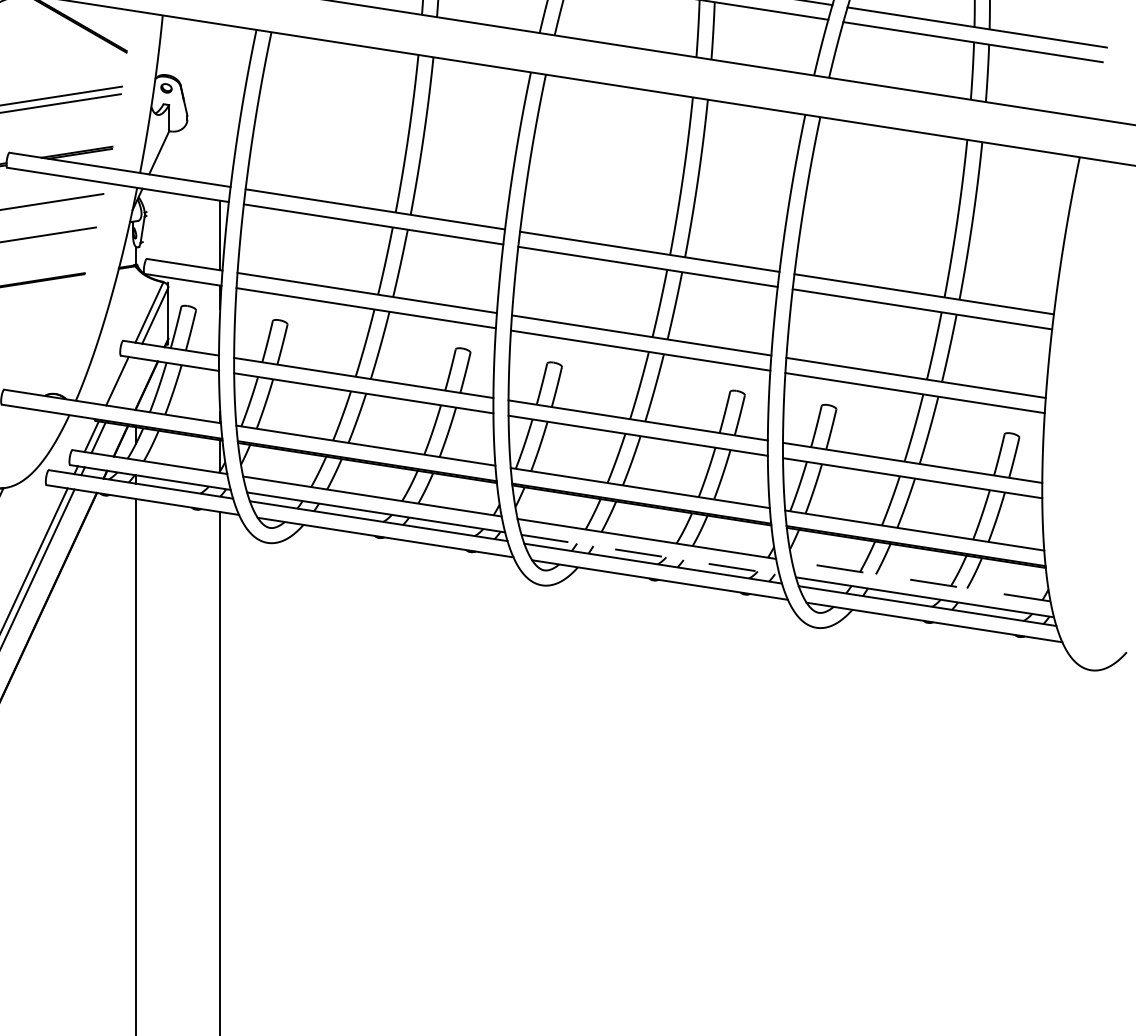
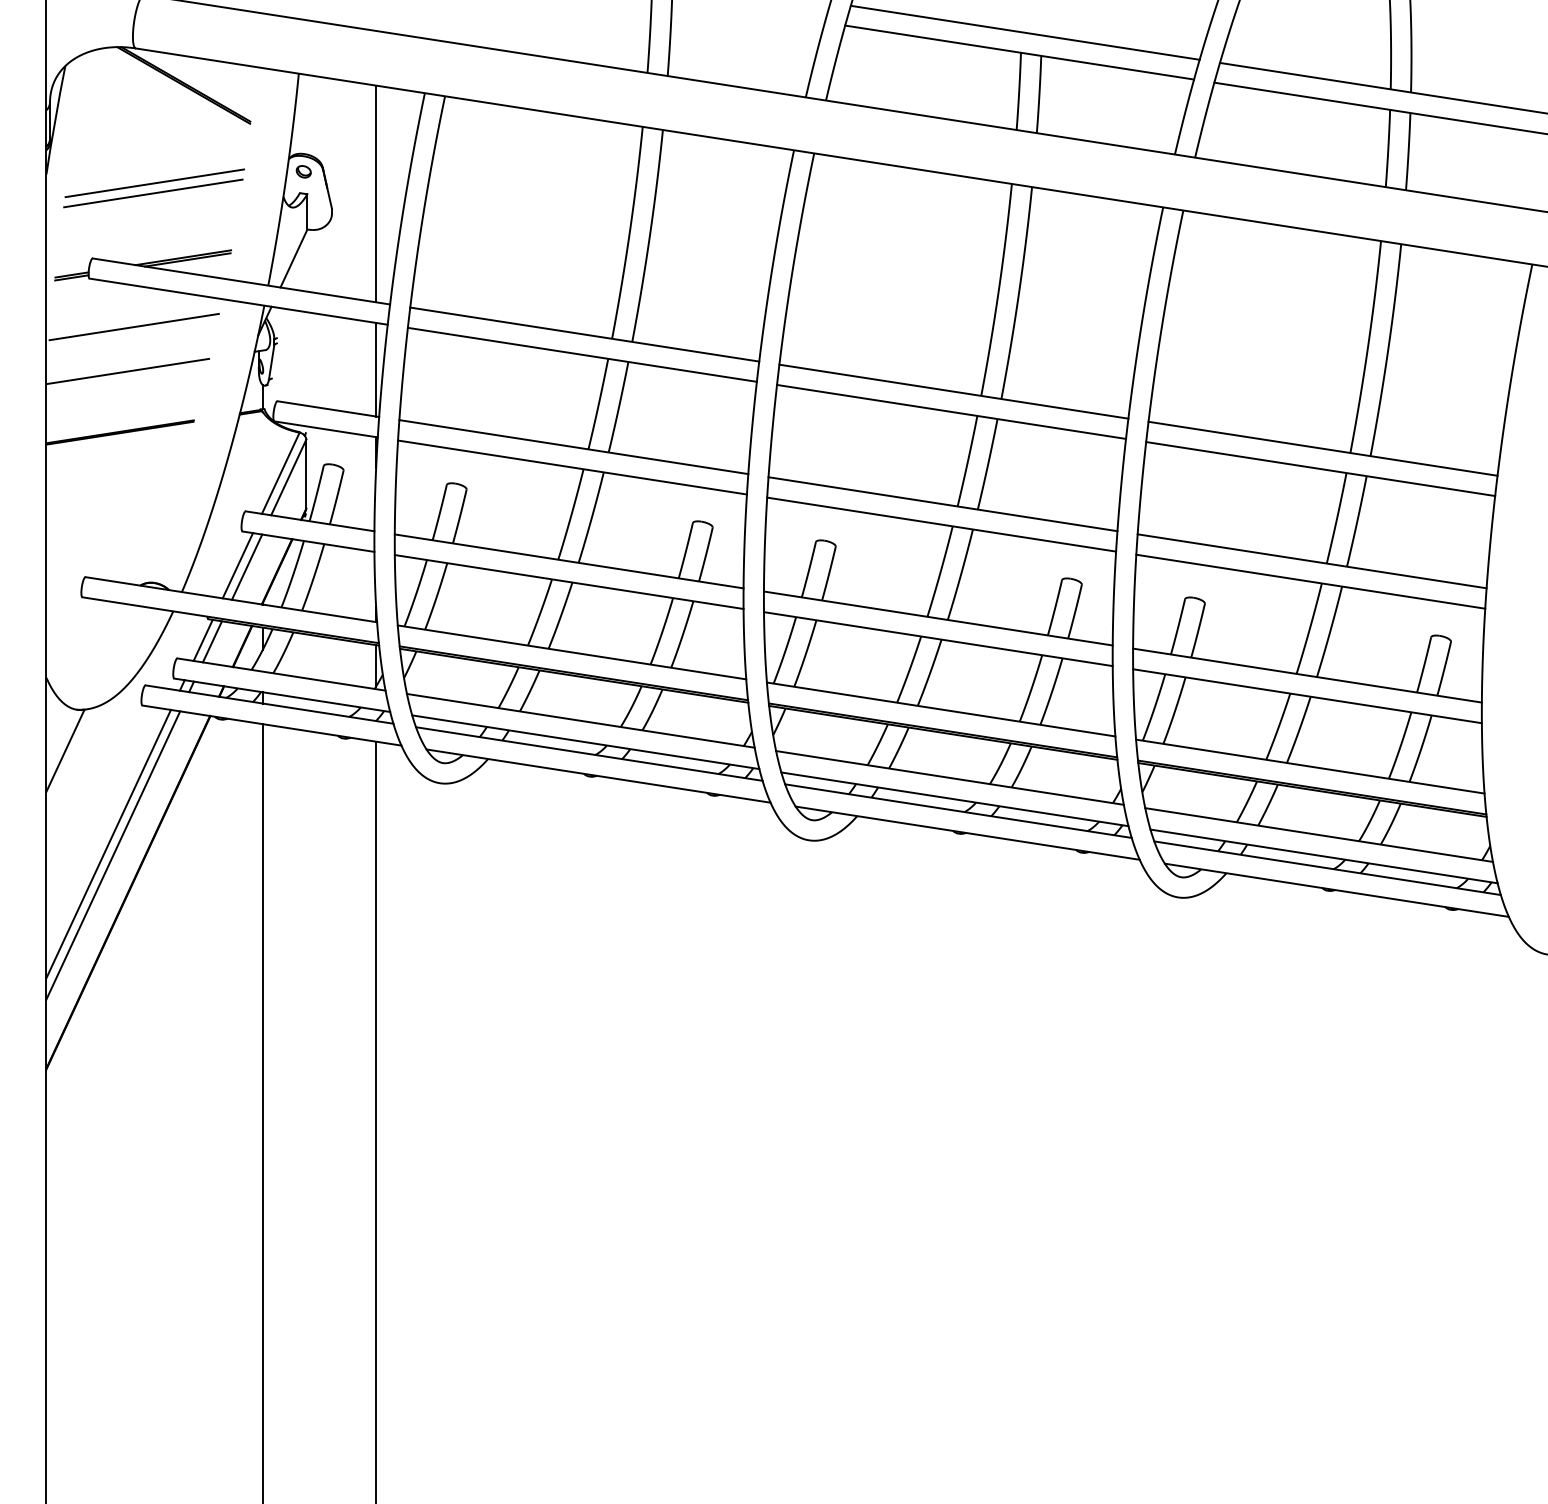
line: (220, 104) -> (376, 193), added
line: (123, 381) -> (246, 566), added
line: (650, 554) -> (954, 799), dashed -> solid
line: (921, 581) -> (1319, 835), dashed -> solid

